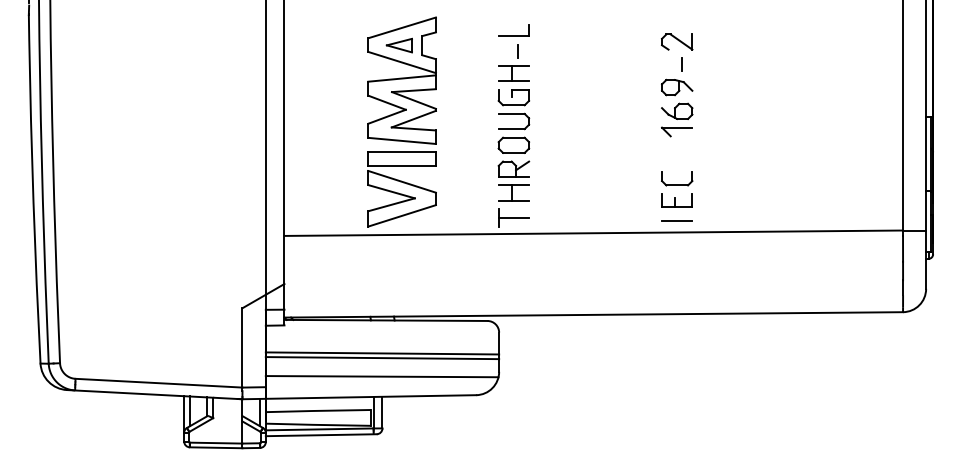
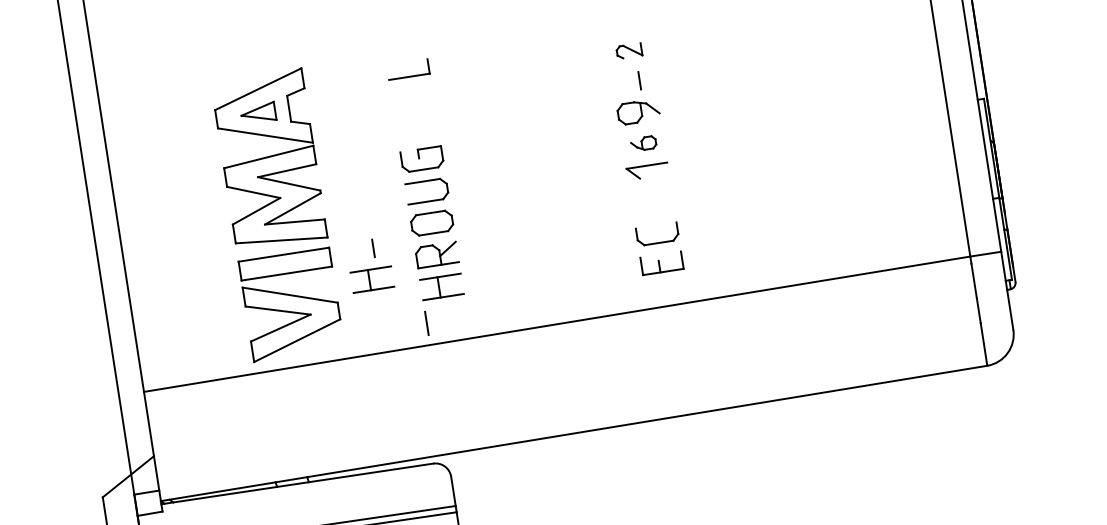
part: (677, 41) -> (629, 50), size x0.6
part: (513, 62) -> (369, 264), moved
part: (677, 110) -> (643, 142), size x0.6
line: (513, 217) -> (446, 319), removed
line: (677, 220) -> (666, 289), removed

